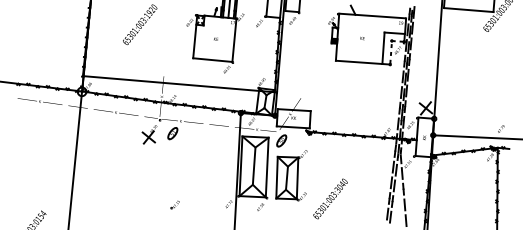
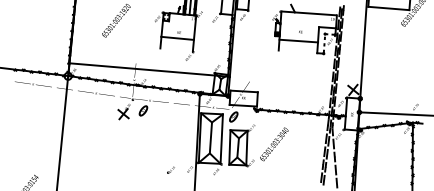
line: (212, 59) -> (177, 37), moved
line: (358, 62) -> (298, 41), moved
text: (330, 198) -> (274, 144), moved
part: (174, 204) -> (170, 169), moved

